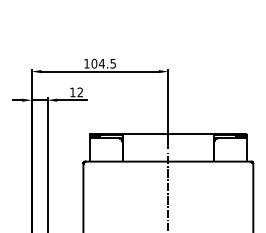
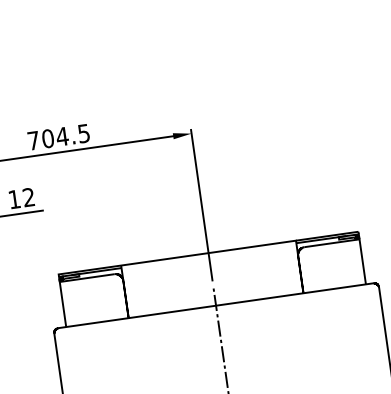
text: (86, 63) -> (32, 140), 104.5 -> 704.5

